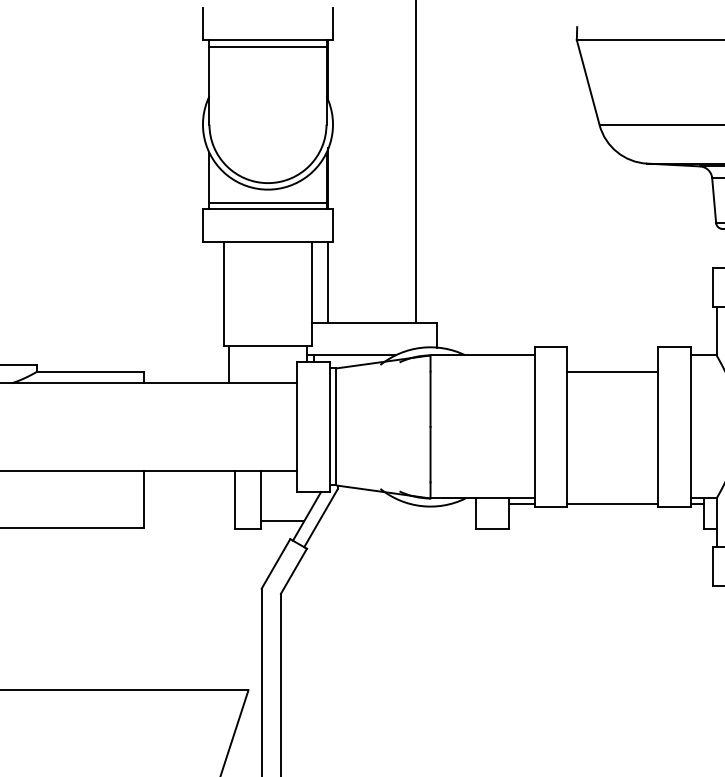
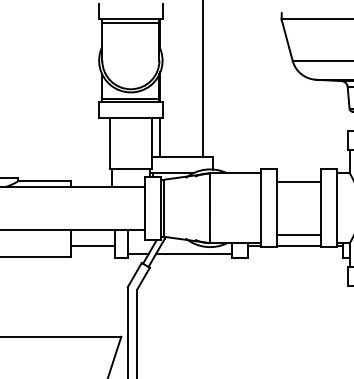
line: (611, 480) -> (298, 234), added
line: (189, 505) -> (92, 246), added
line: (396, 521) -> (193, 254), added

